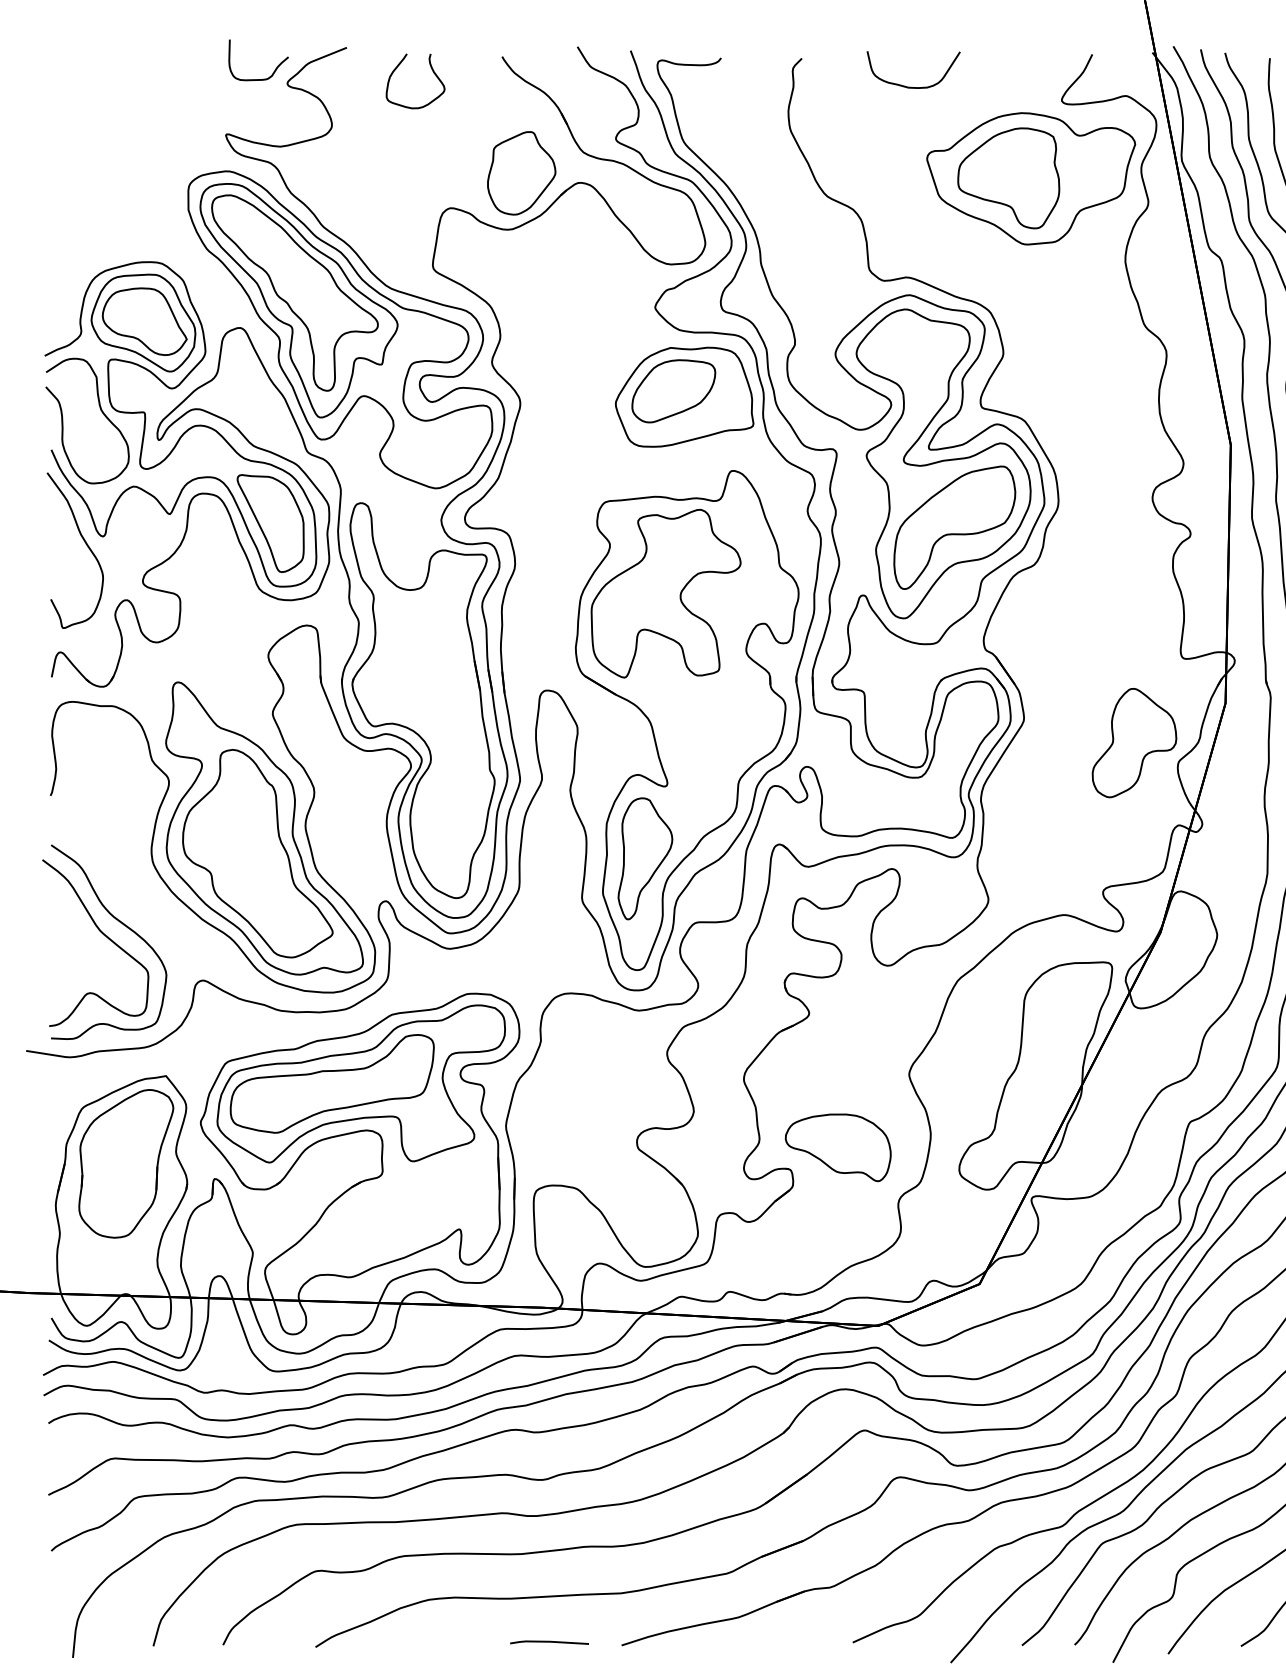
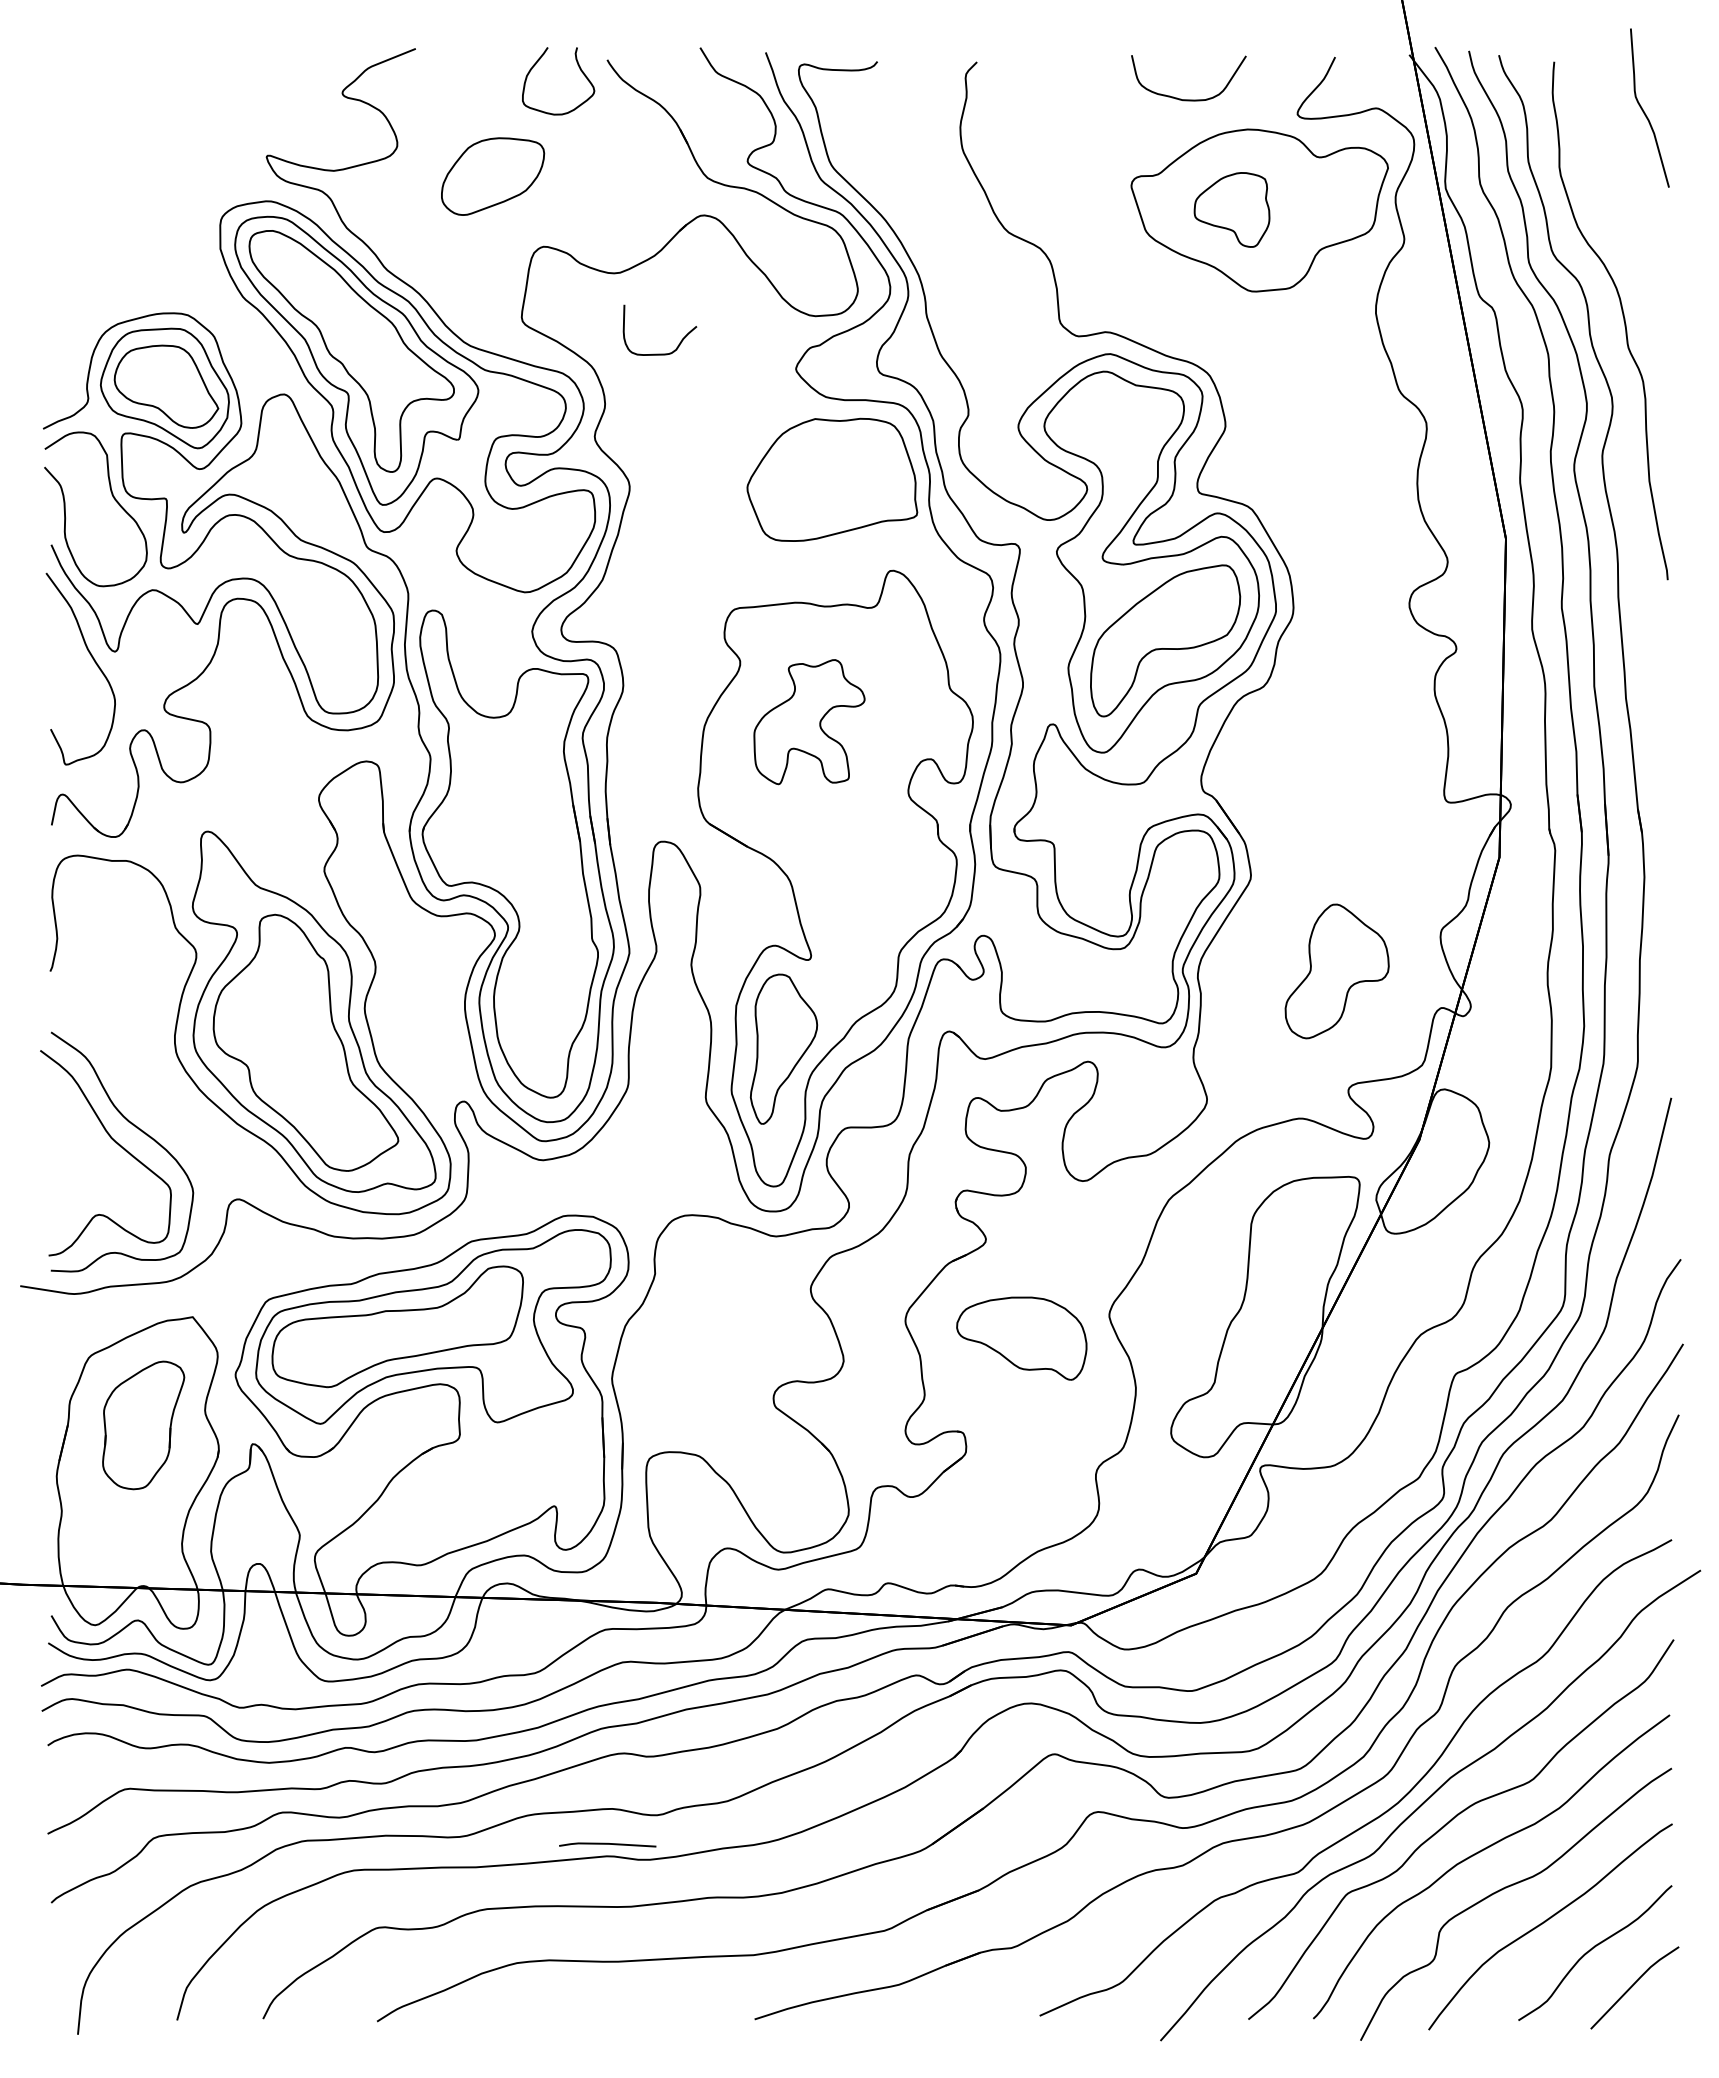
curve: (274, 70) -> (679, 342), moved
curve: (432, 71) -> (579, 69), moved
curve: (913, 87) -> (1188, 99), moved
part: (521, 173) -> (631, 203), removed
part: (1008, 177) -> (1231, 209), size x0.6
part: (674, 391) -> (493, 176), moved
part: (270, 523) -> (321, 635), removed
part: (666, 593) -> (809, 721), size x0.6
part: (1133, 743) -> (1336, 971), moved
part: (838, 1147) -> (1021, 1338), moved
part: (126, 1163) -> (143, 1425), size x0.7
line: (549, 1642) -> (607, 1844), moved

